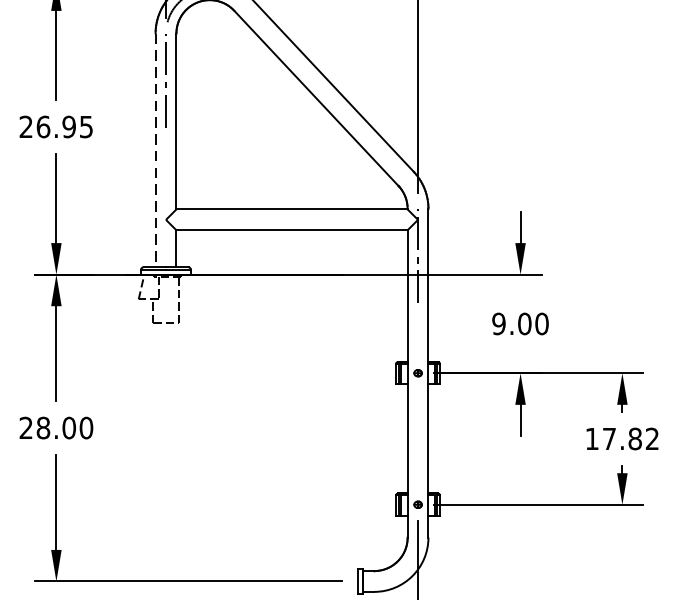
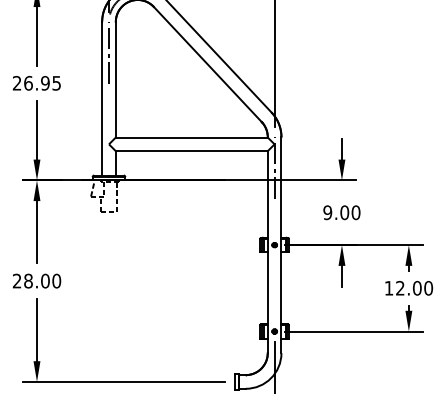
line: (156, 150) -> (102, 98), dashed -> solid
text: (630, 437) -> (414, 287), 17.82 -> 12.00

